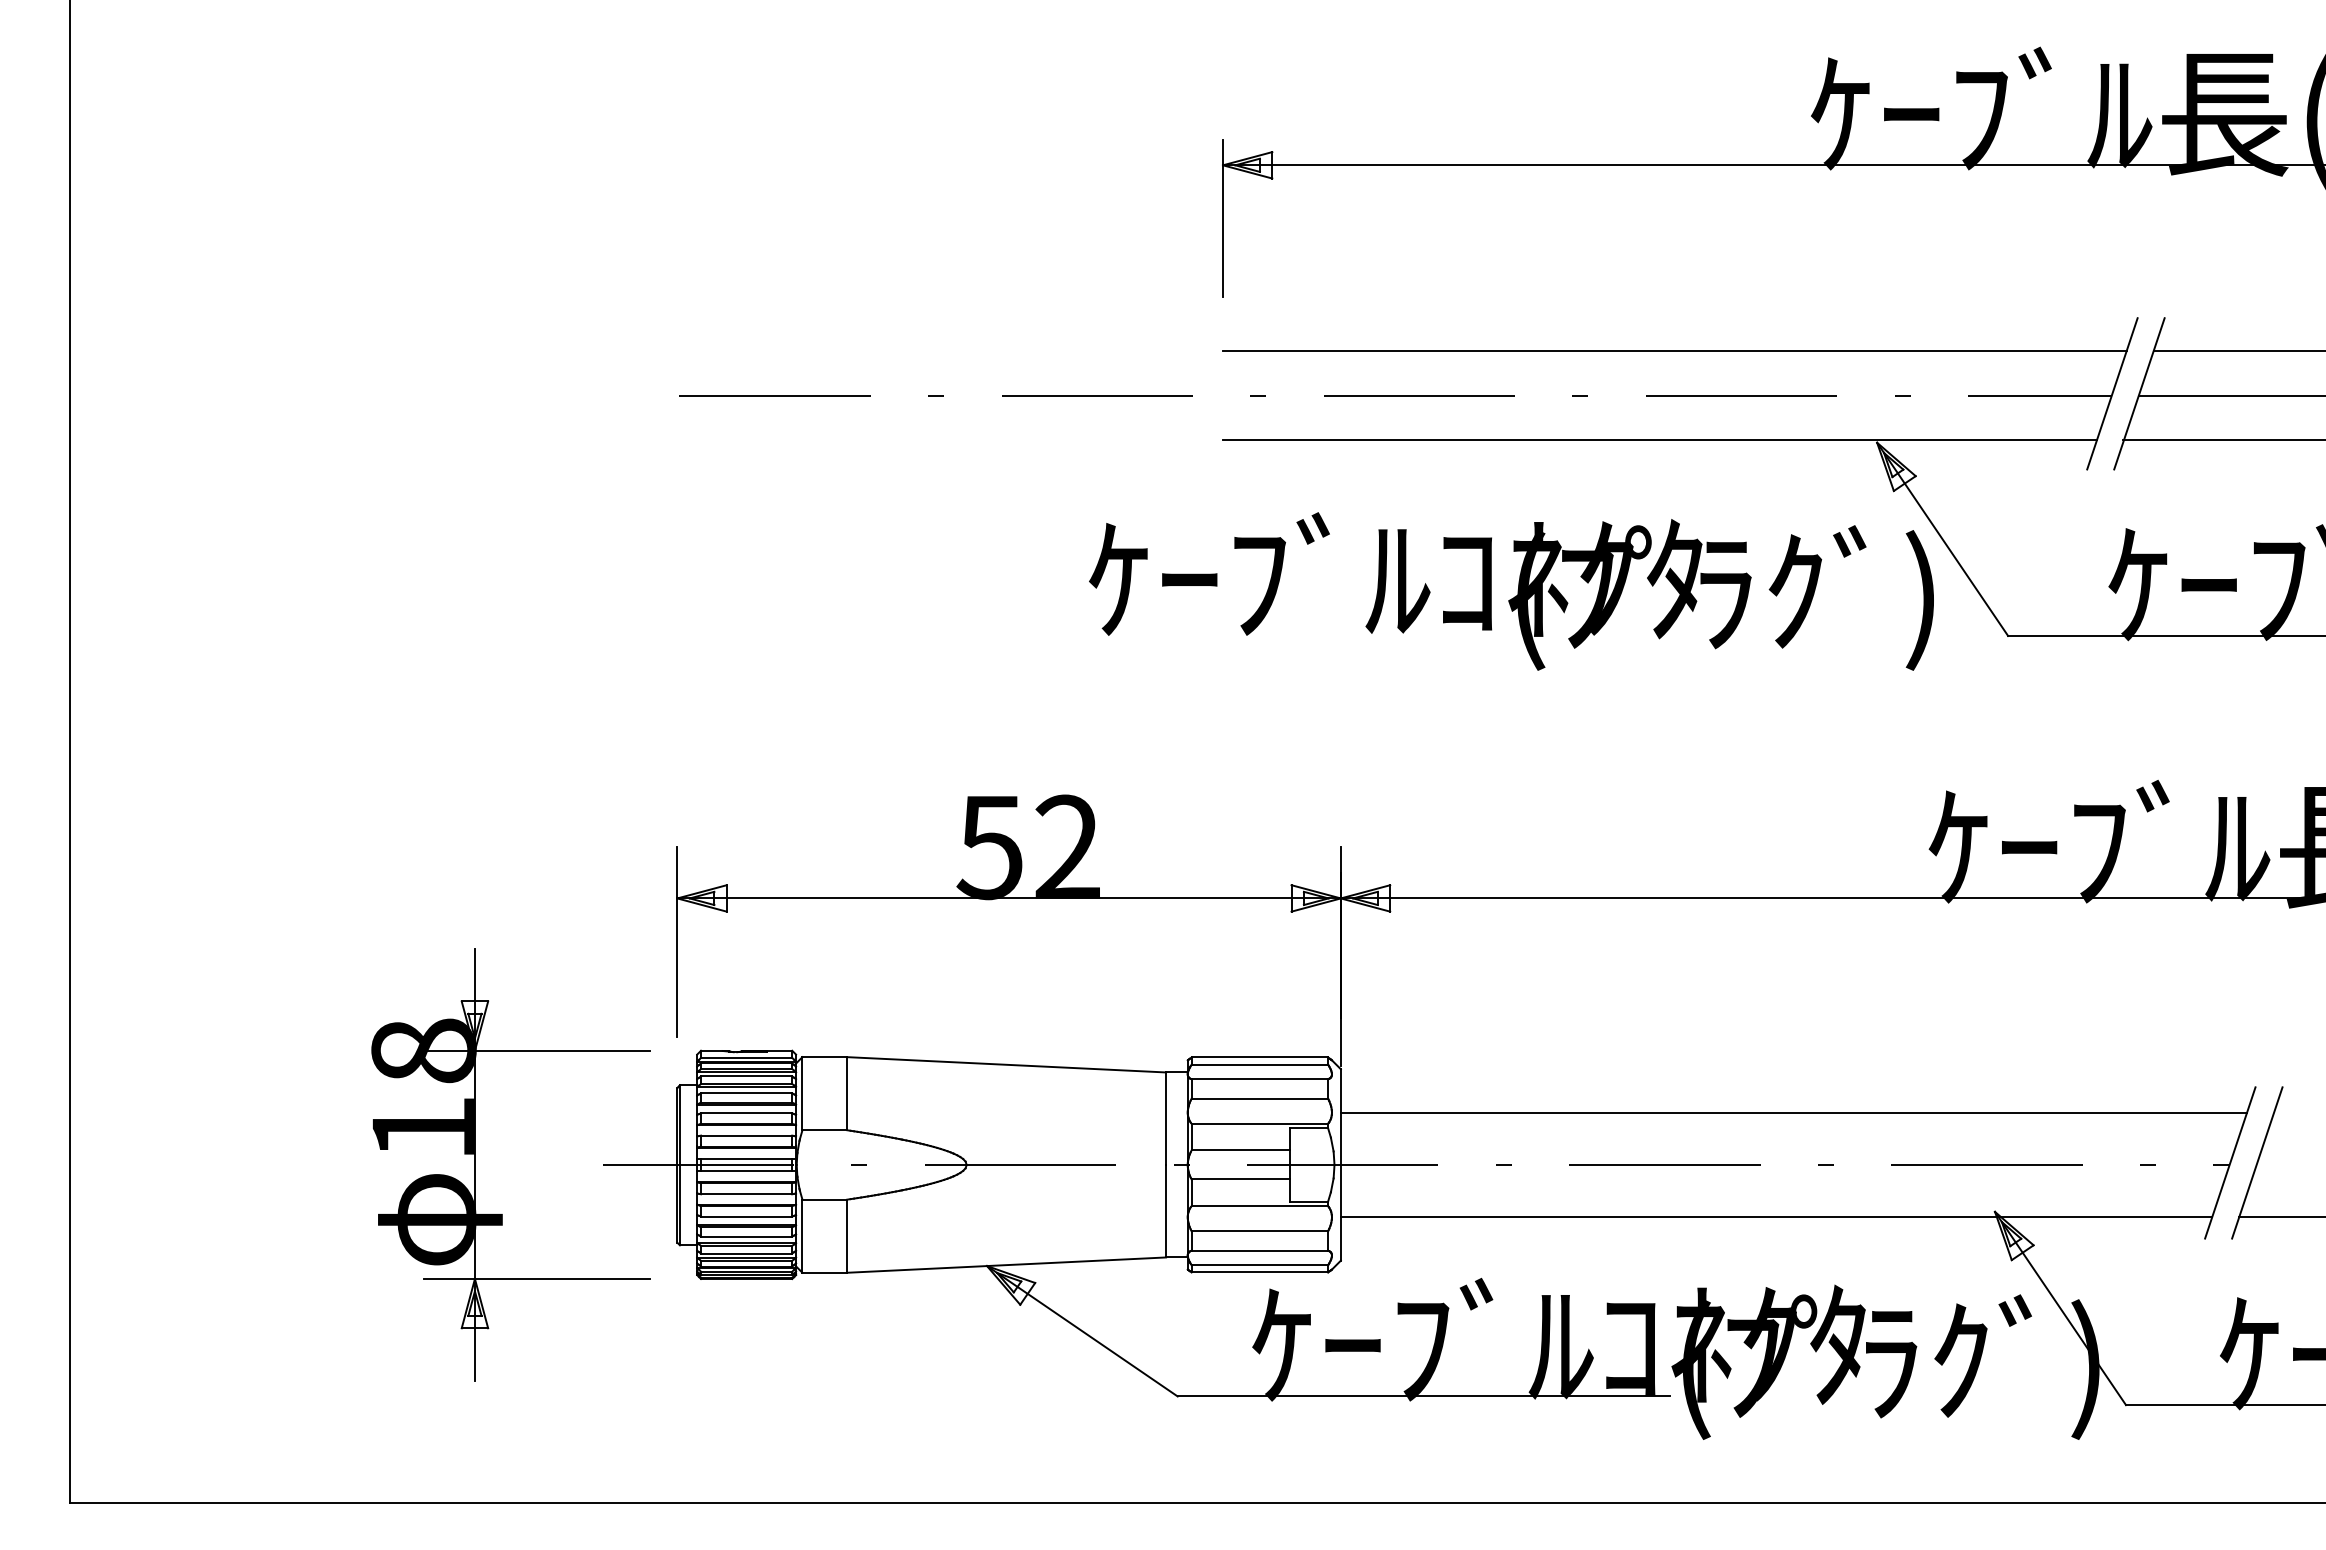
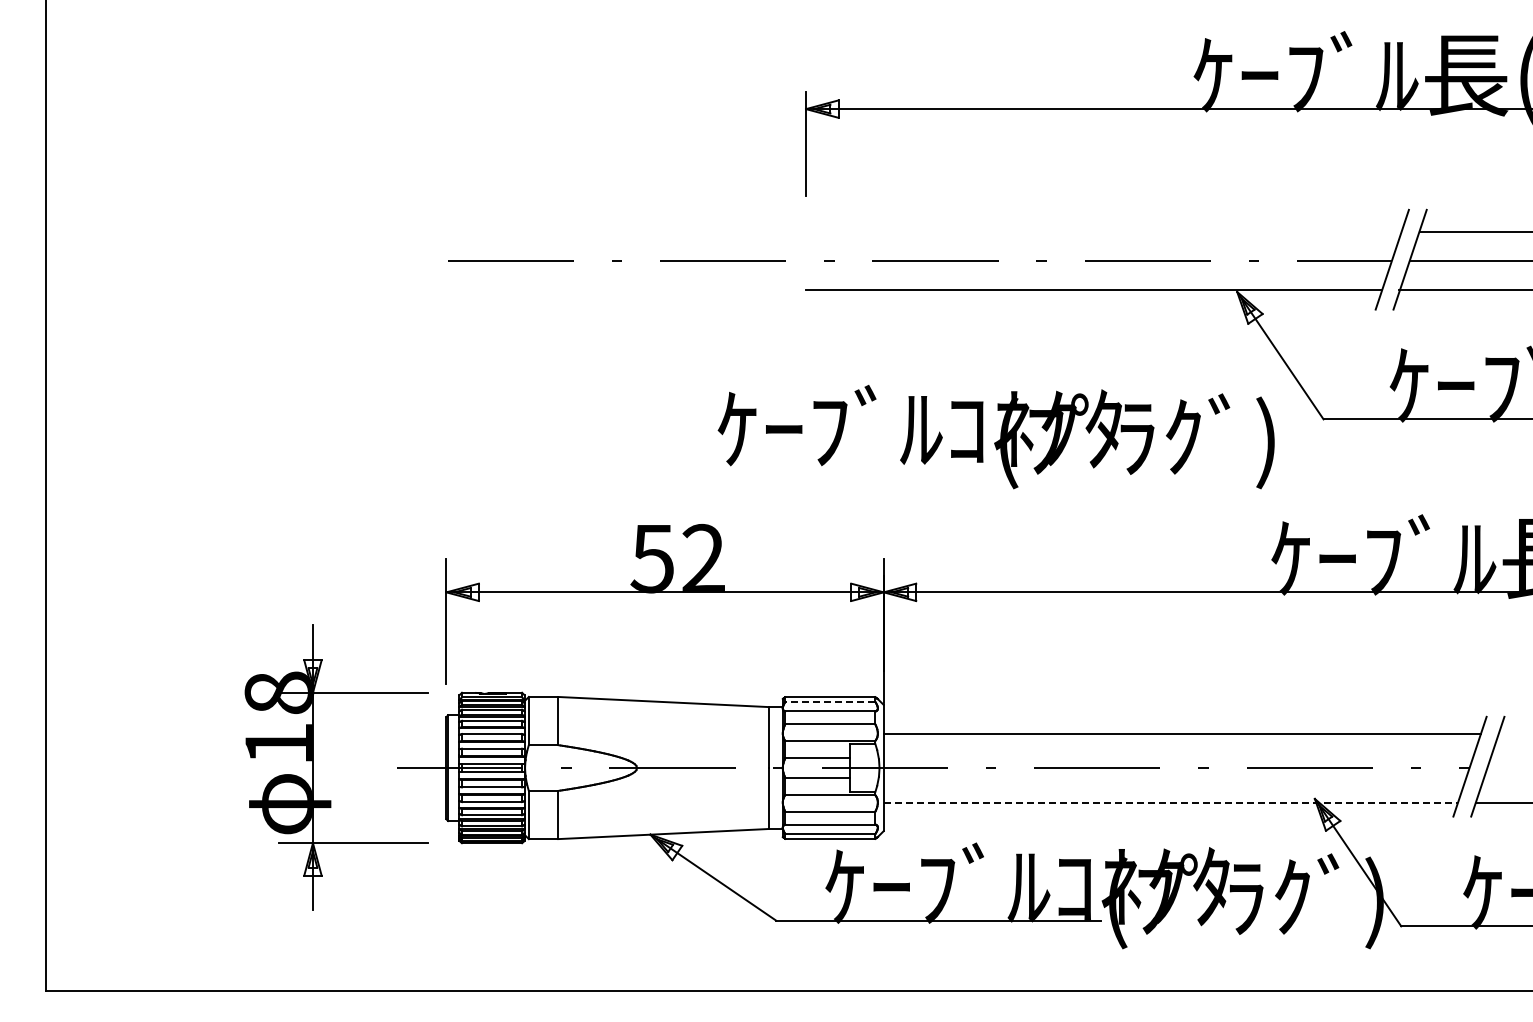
line: (1674, 350) -> (1103, 231), removed
text: (1510, 590) -> (995, 436), moved
line: (1260, 1064) -> (830, 701), solid -> dashed
line: (1777, 1217) -> (1171, 802), solid -> dashed

